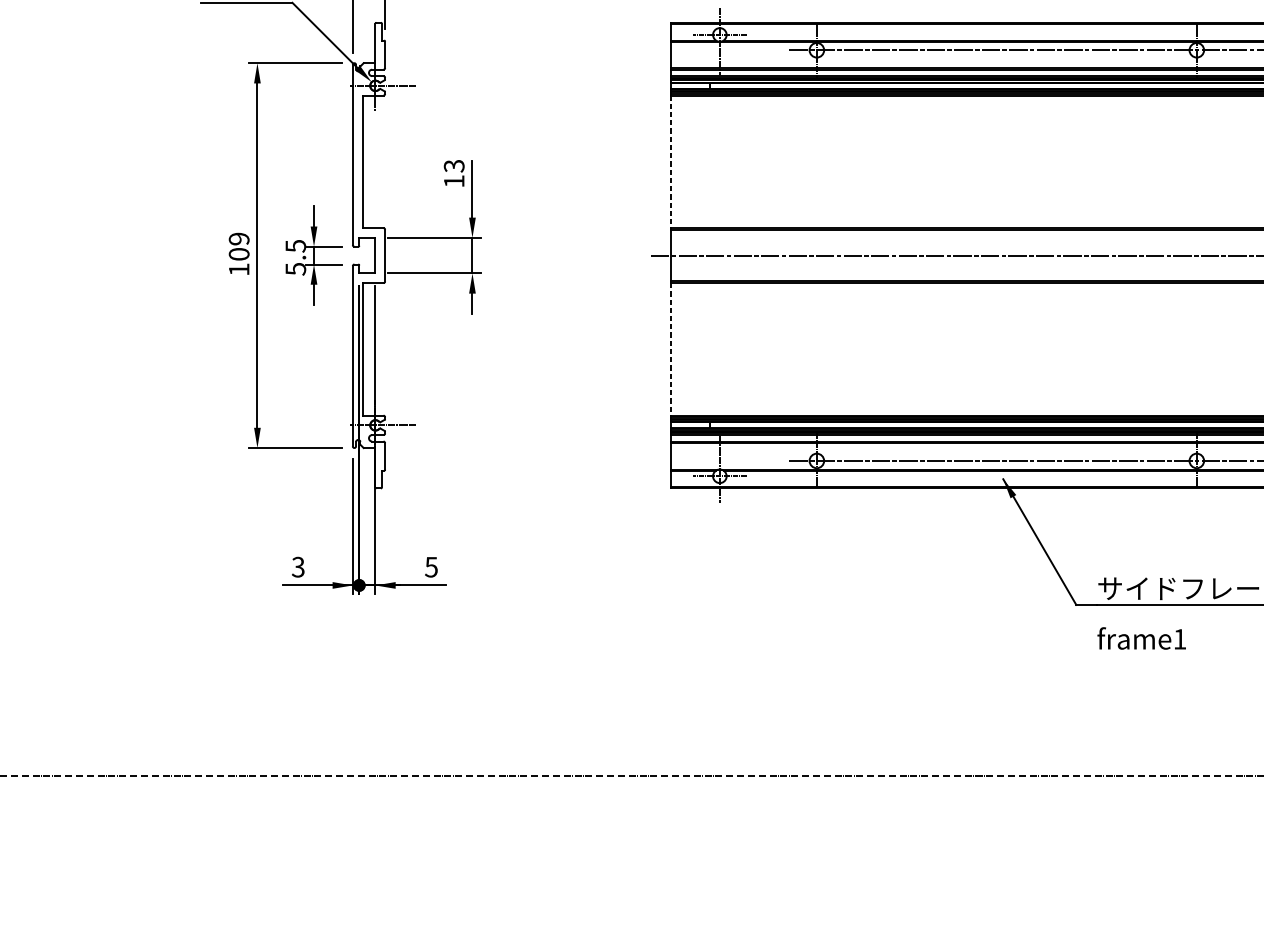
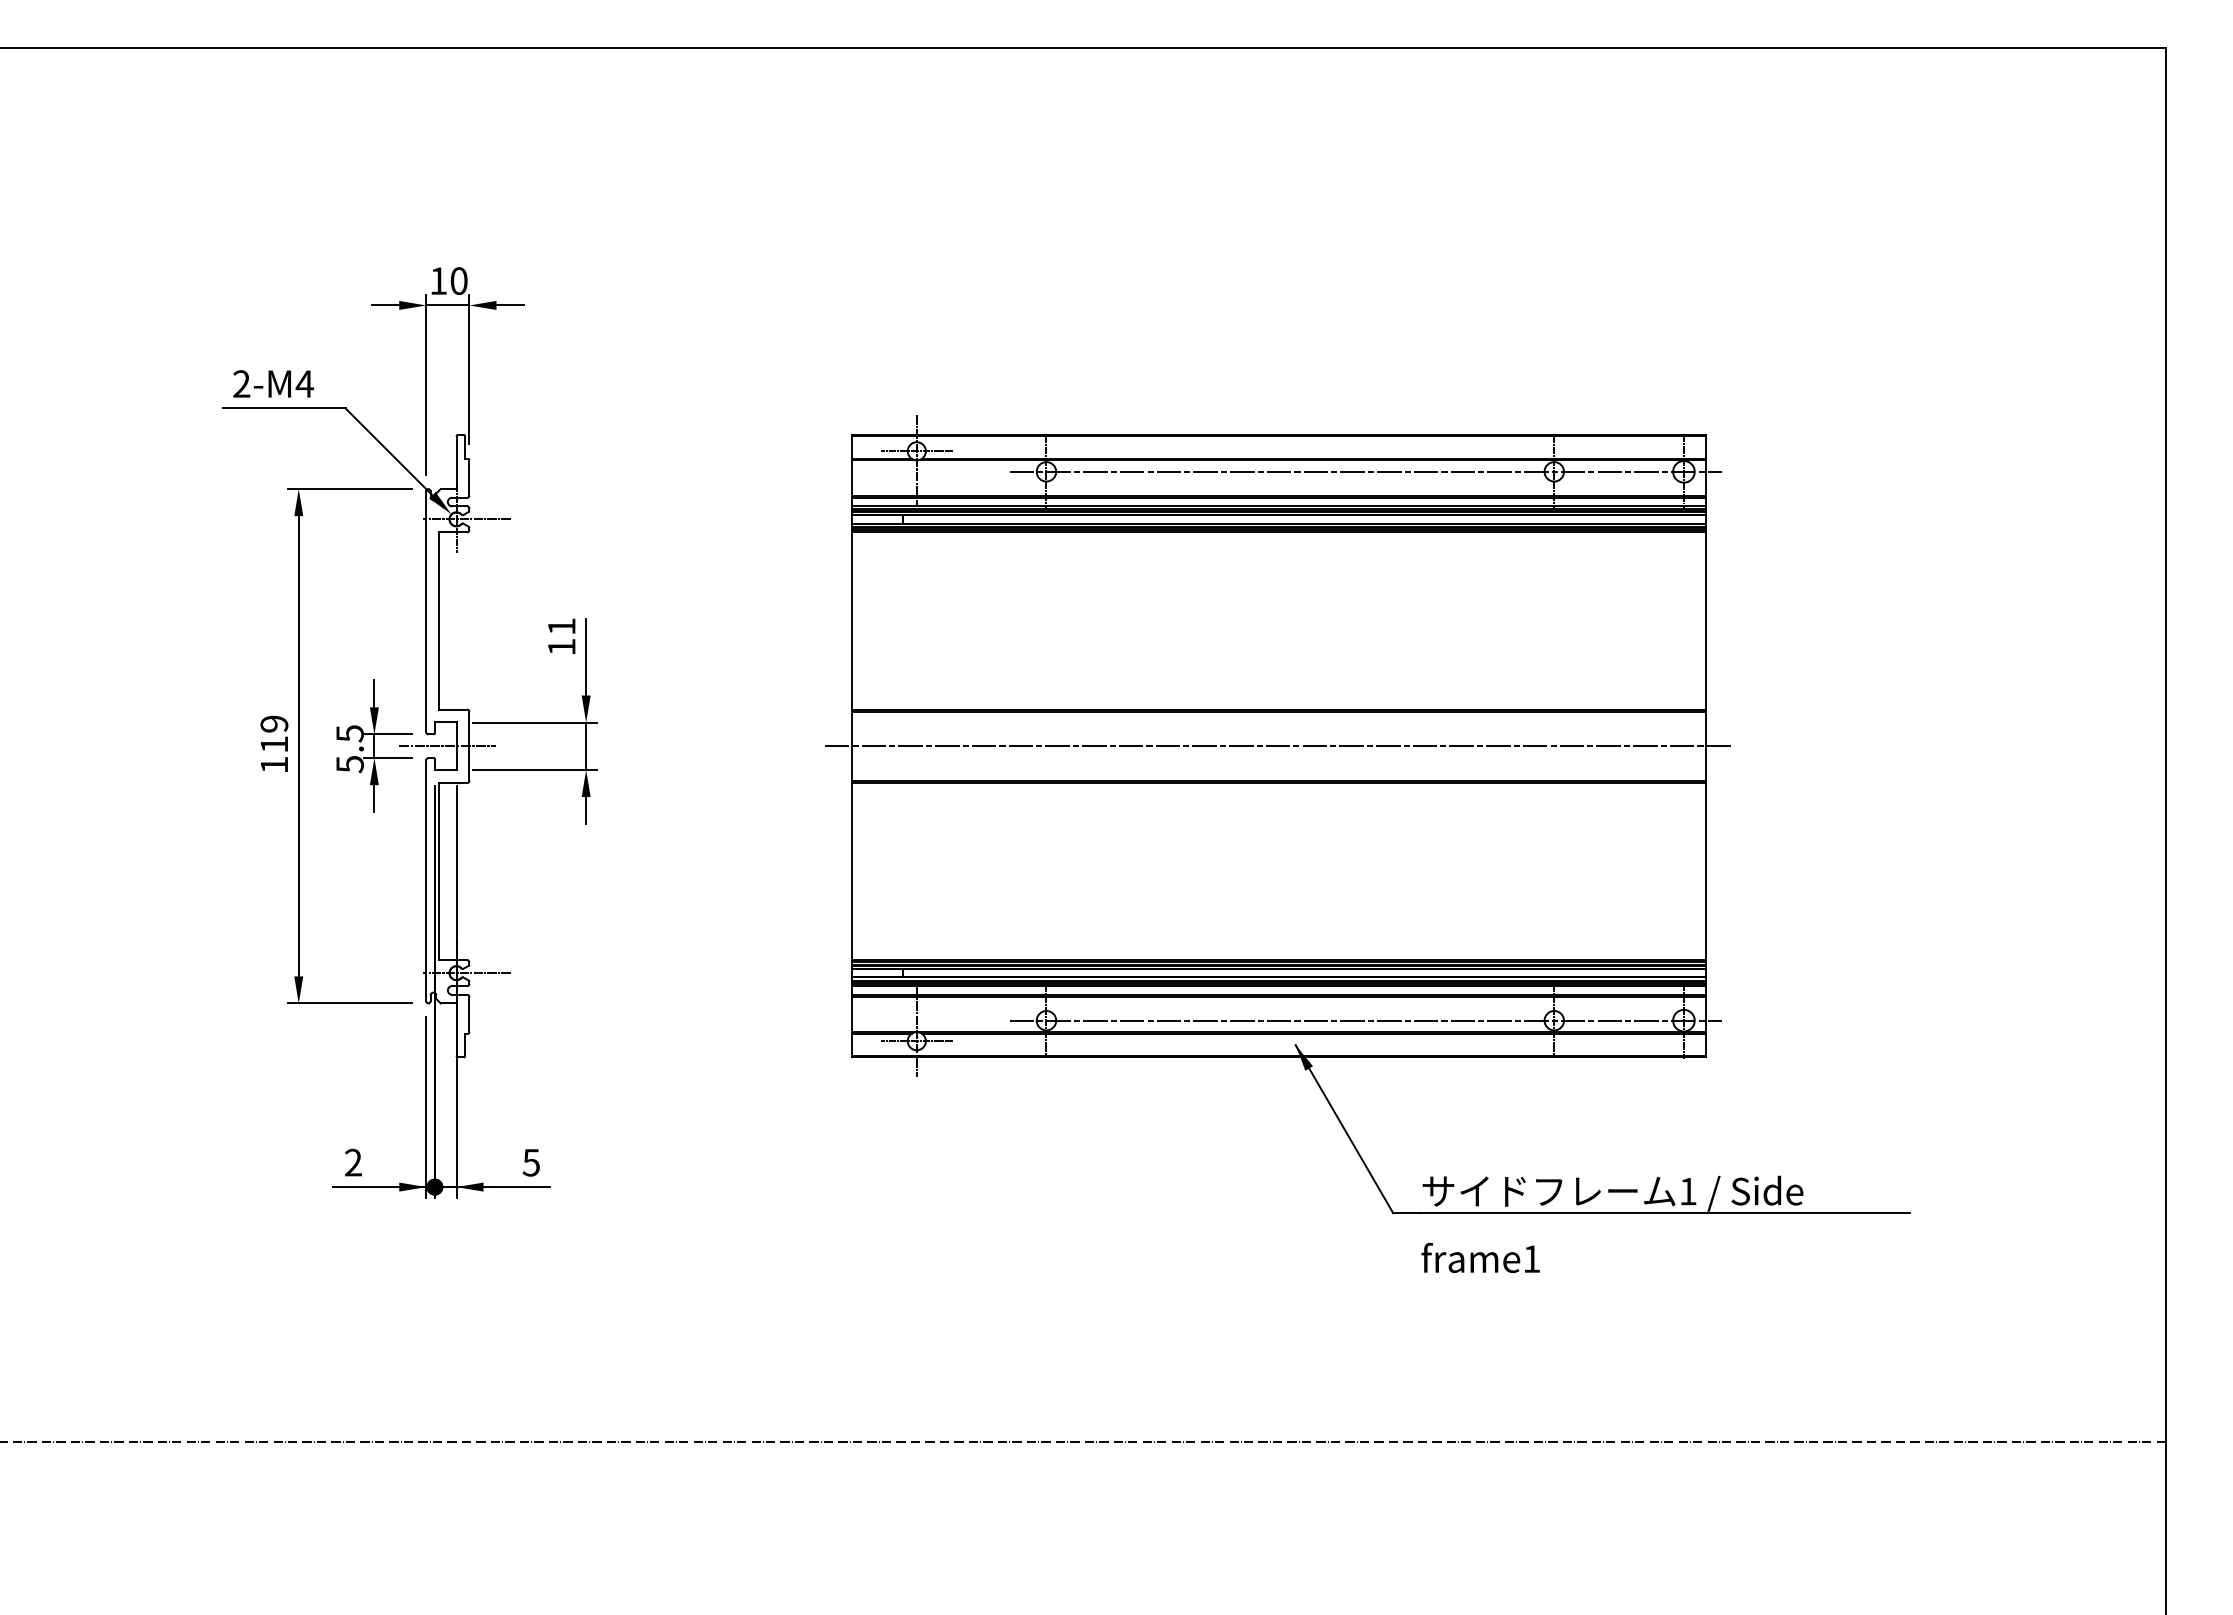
line: (670, 161) -> (851, 620), dashed -> solid
text: (454, 166) -> (561, 626), 13 -> 11
text: (239, 254) -> (274, 744), 109 -> 119
line: (368, 255) -> (447, 746), added
line: (670, 349) -> (851, 871), dashed -> solid
text: (297, 567) -> (352, 1162), 3 -> 2

